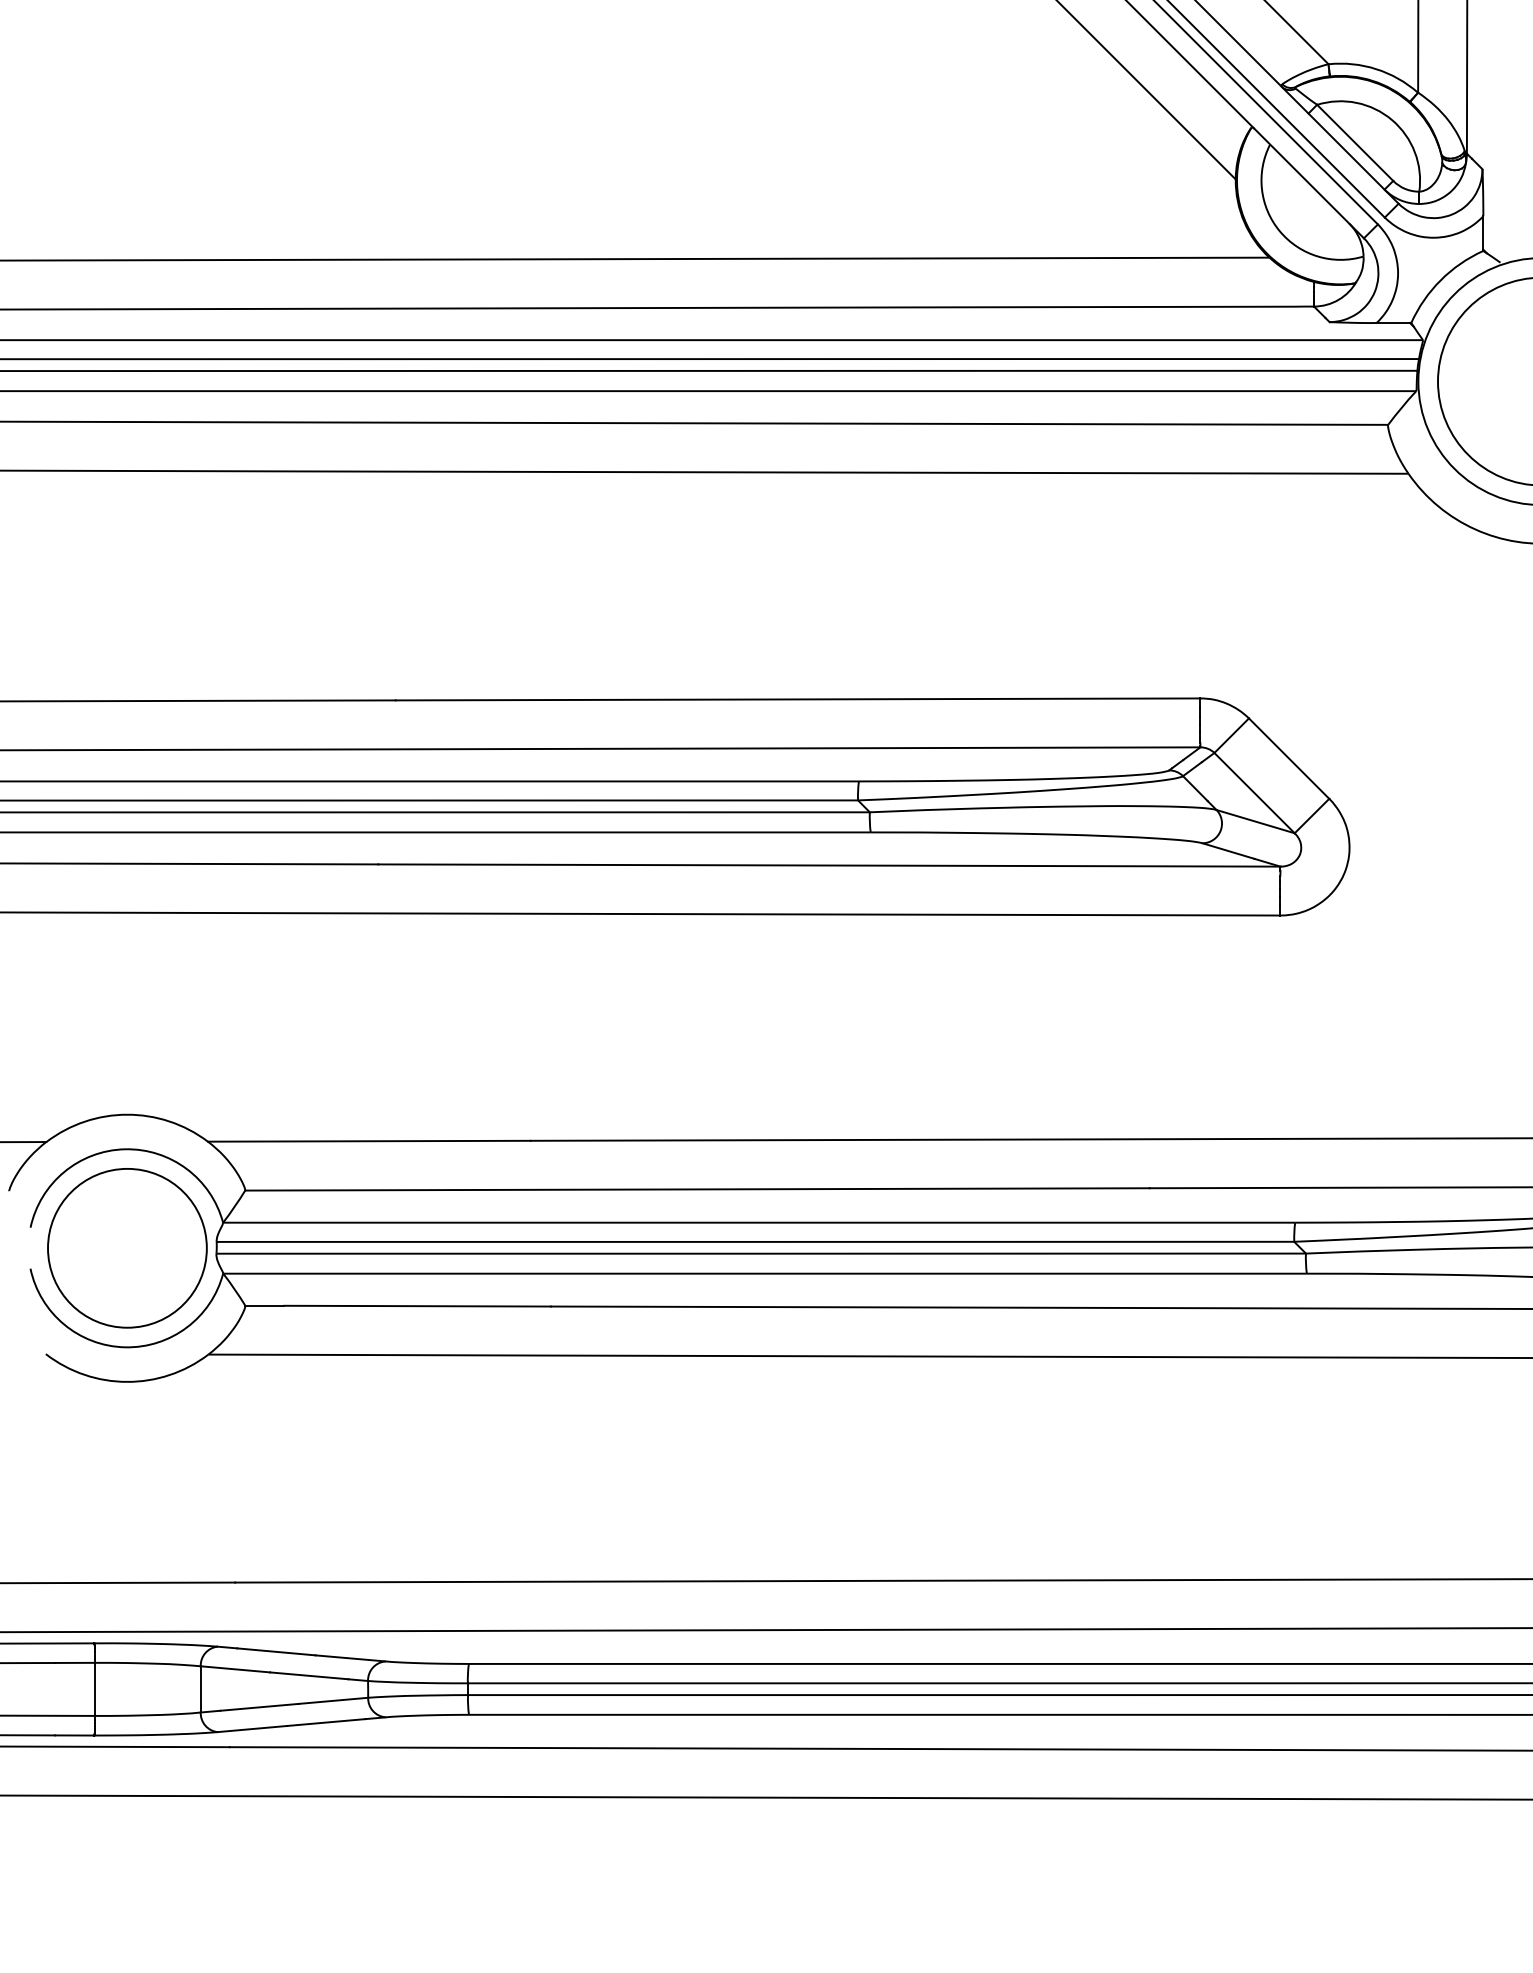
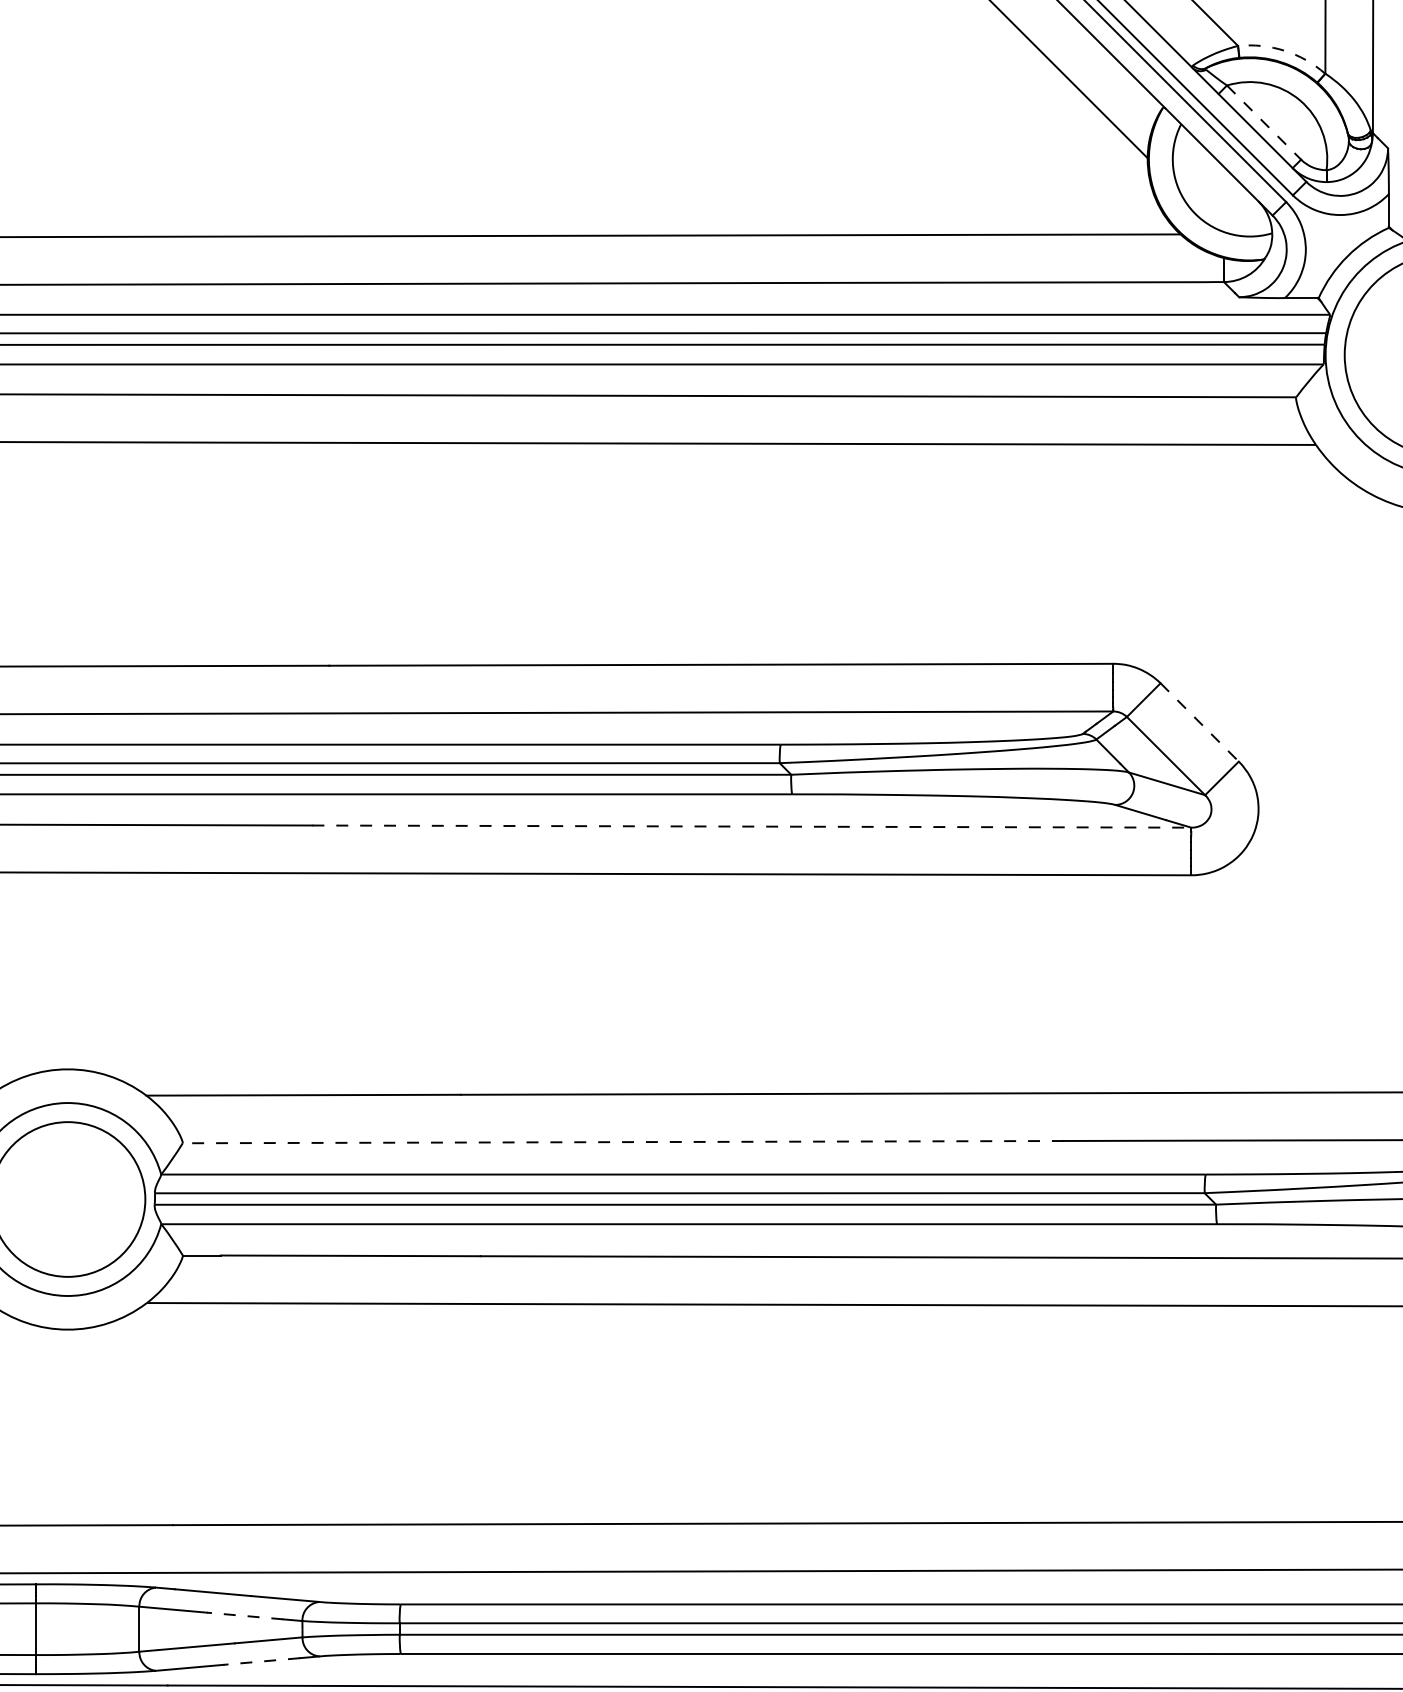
arc: (1376, 69) -> (1284, 51), solid -> dashed
line: (1355, 142) -> (1264, 122), solid -> dashed
line: (1289, 758) -> (1200, 722), solid -> dashed
line: (829, 865) -> (751, 826), solid -> dashed
line: (696, 1189) -> (622, 1142), solid -> dashed
line: (308, 1675) -> (244, 1615), solid -> dashed
line: (325, 1722) -> (260, 1661), solid -> dashed

